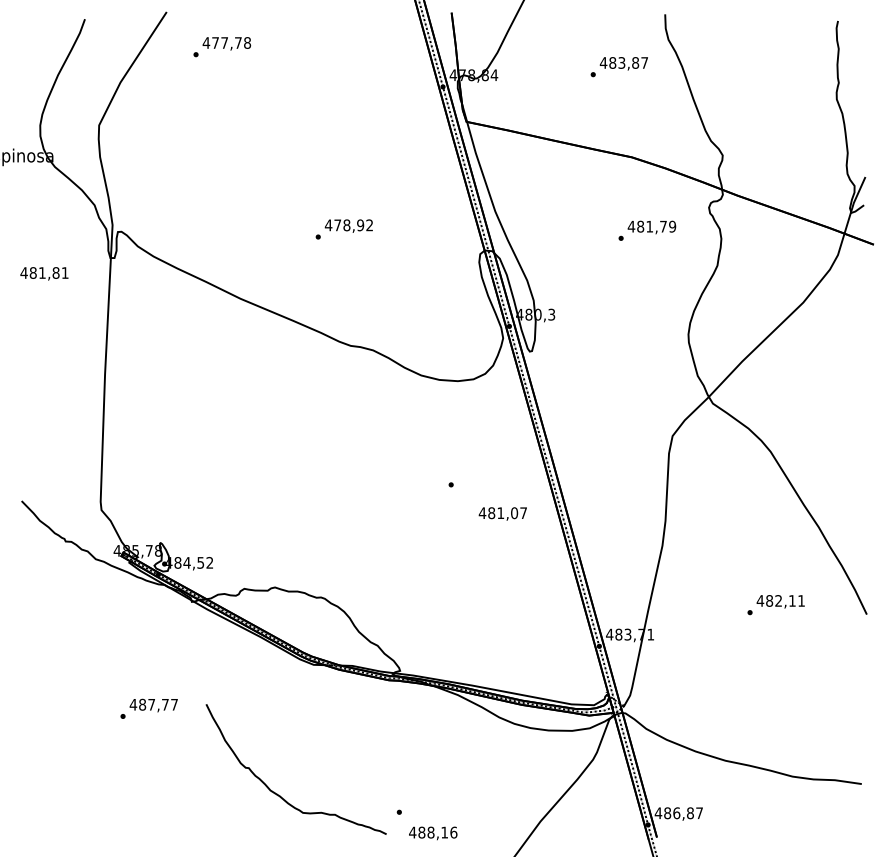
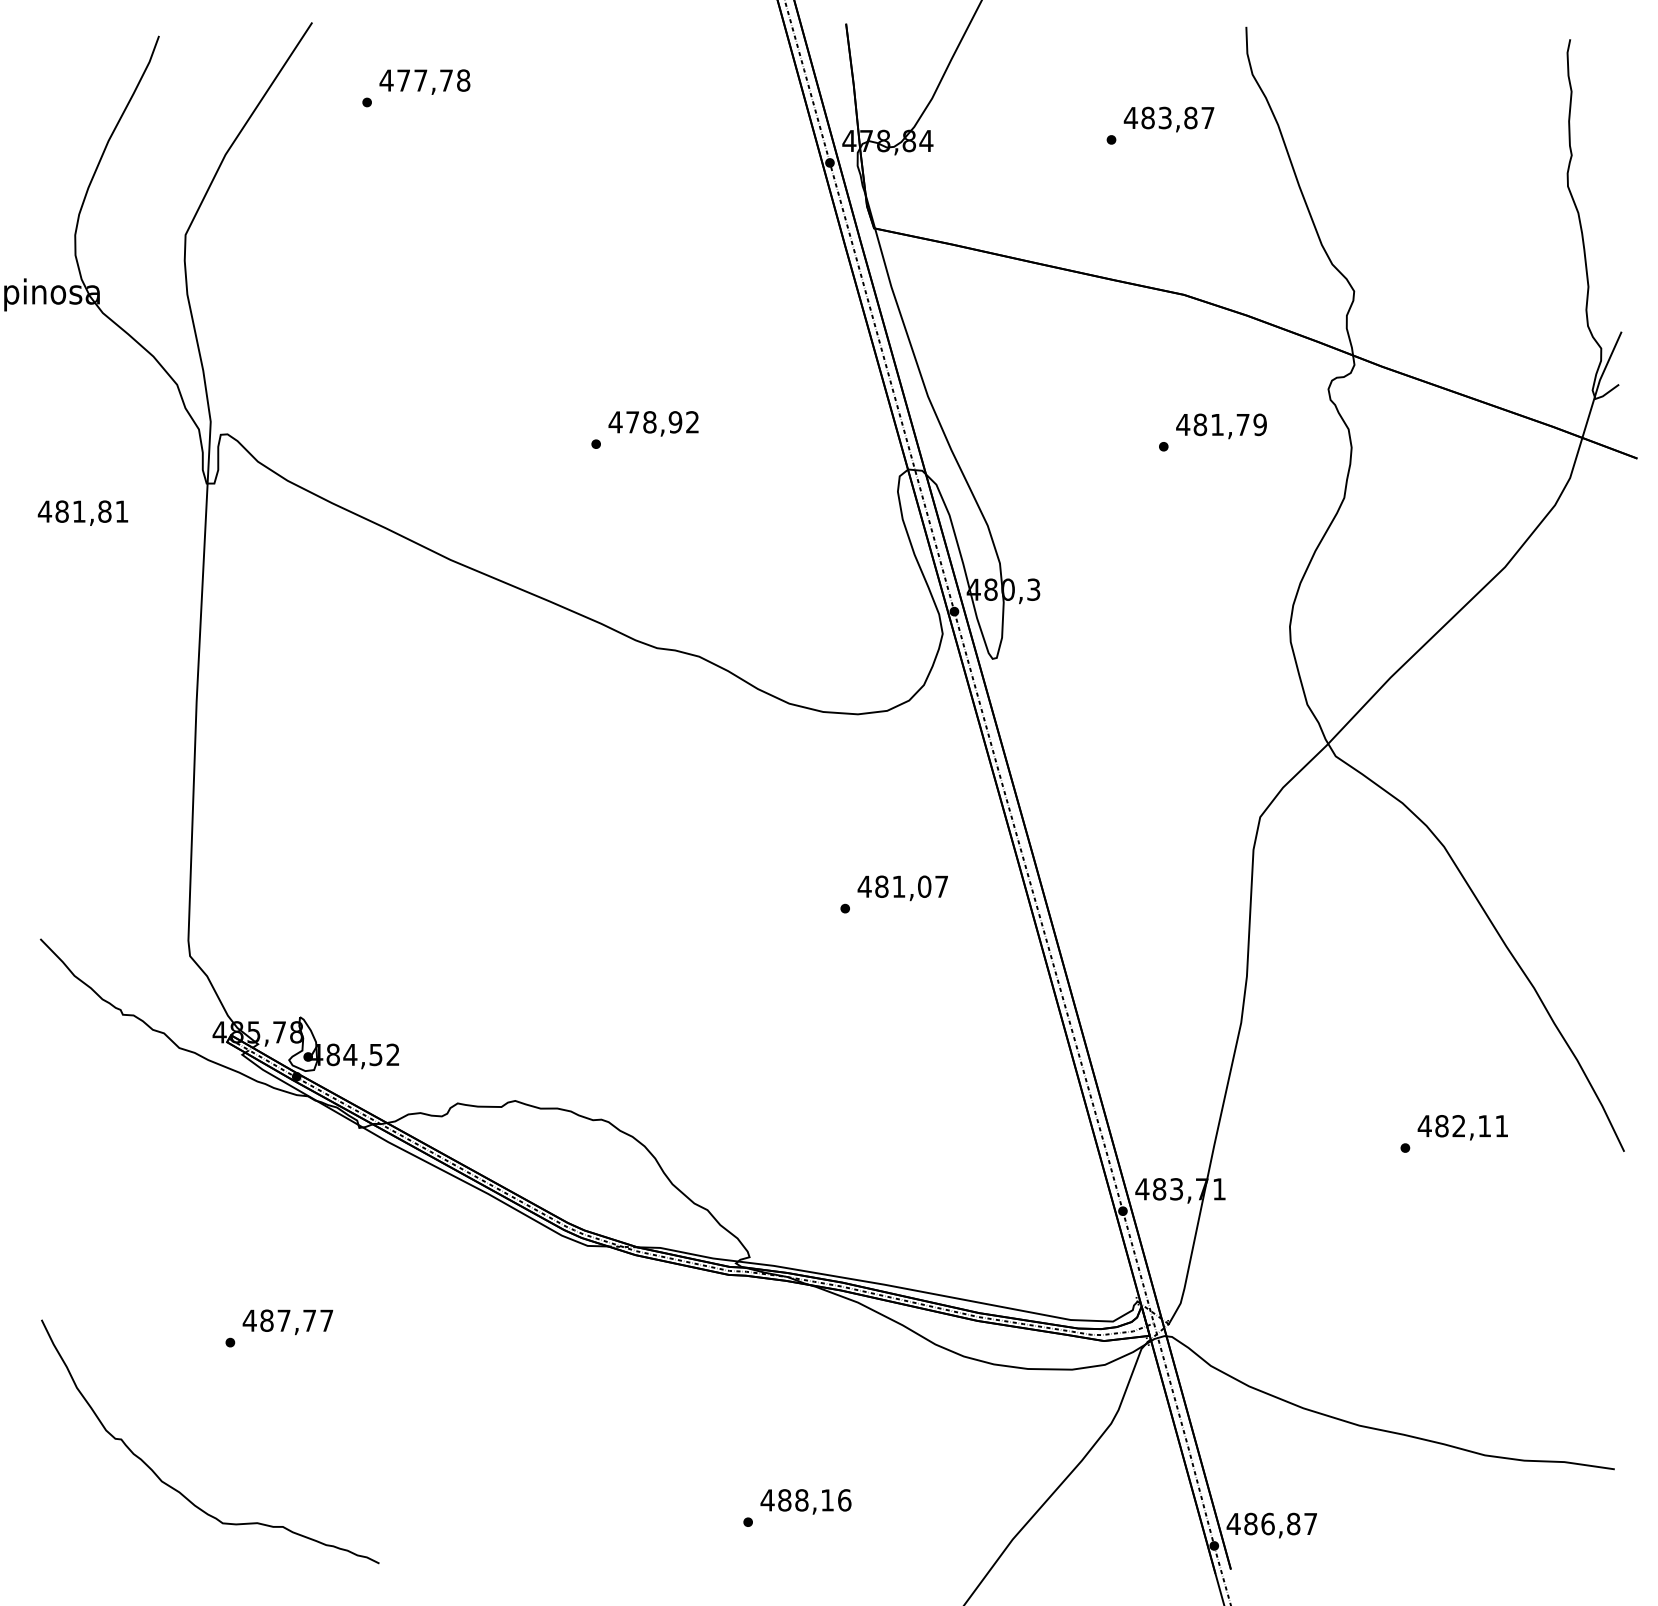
text: (502, 513) -> (902, 887), moved
curve: (277, 793) -> (174, 1487), moved
text: (433, 833) -> (806, 1502), moved

